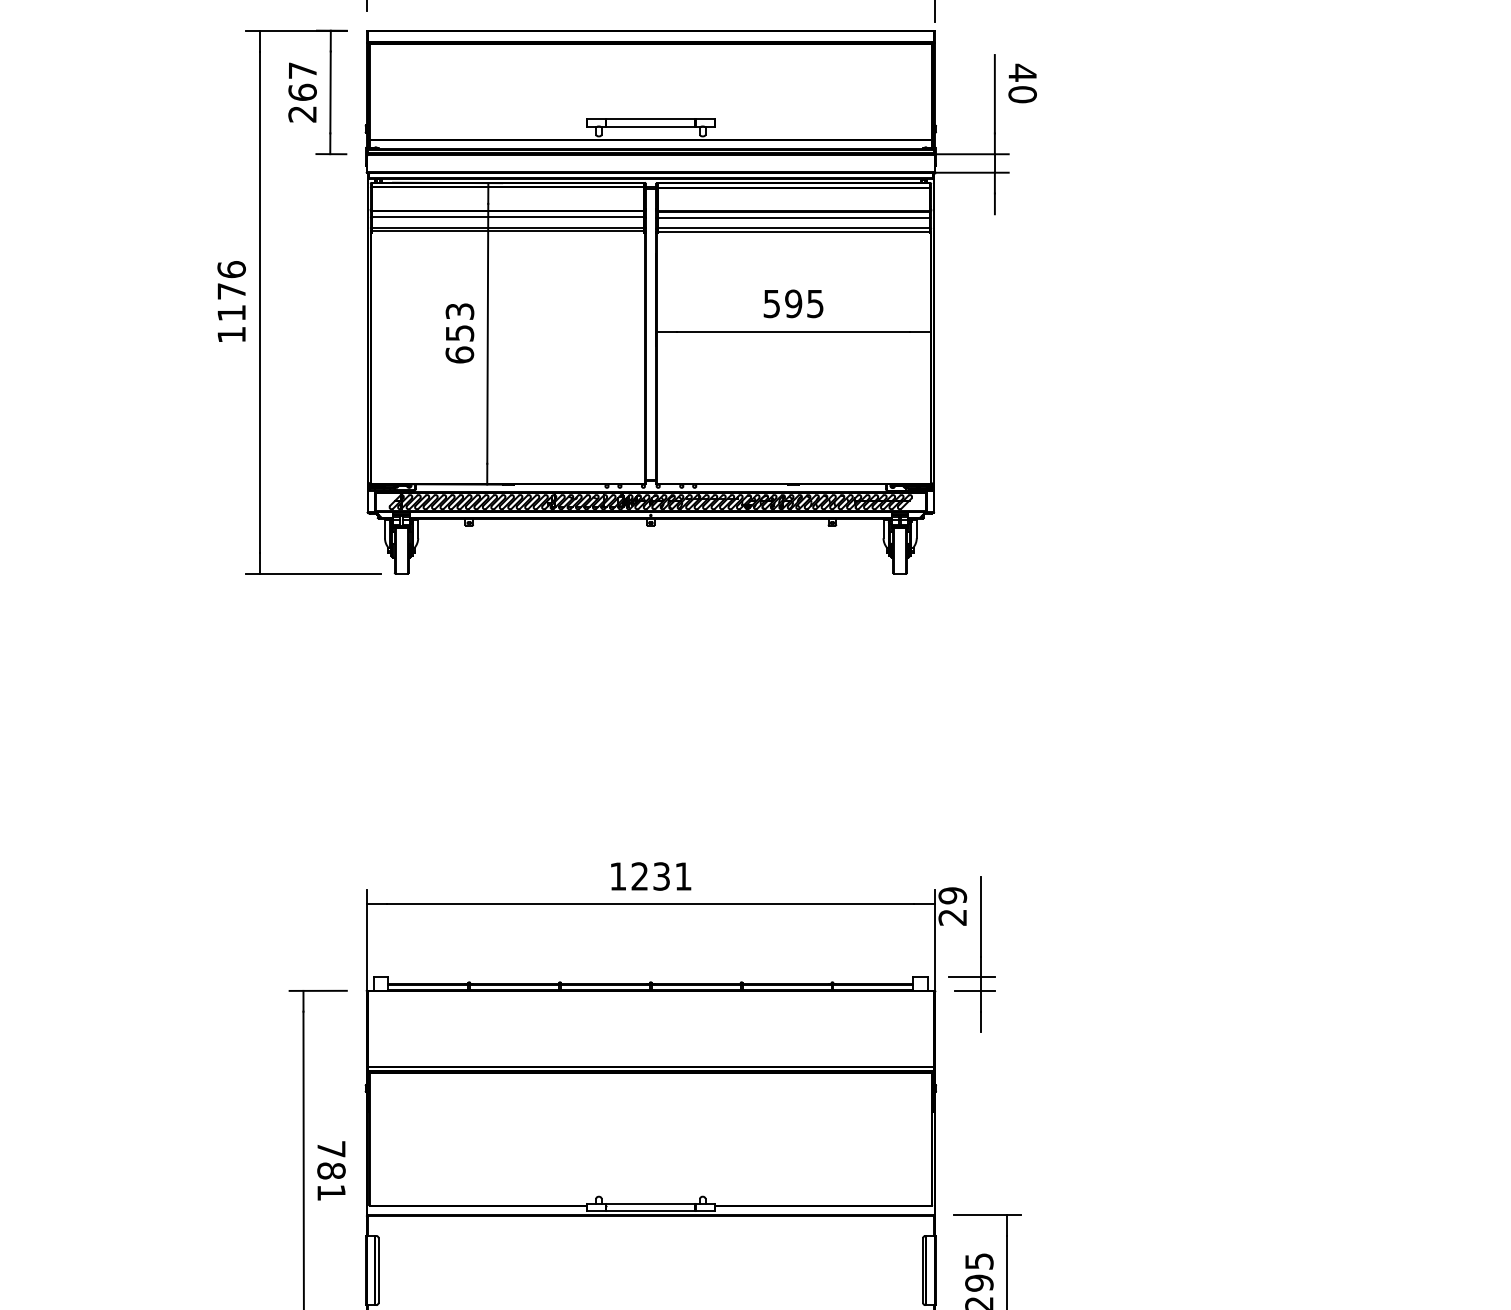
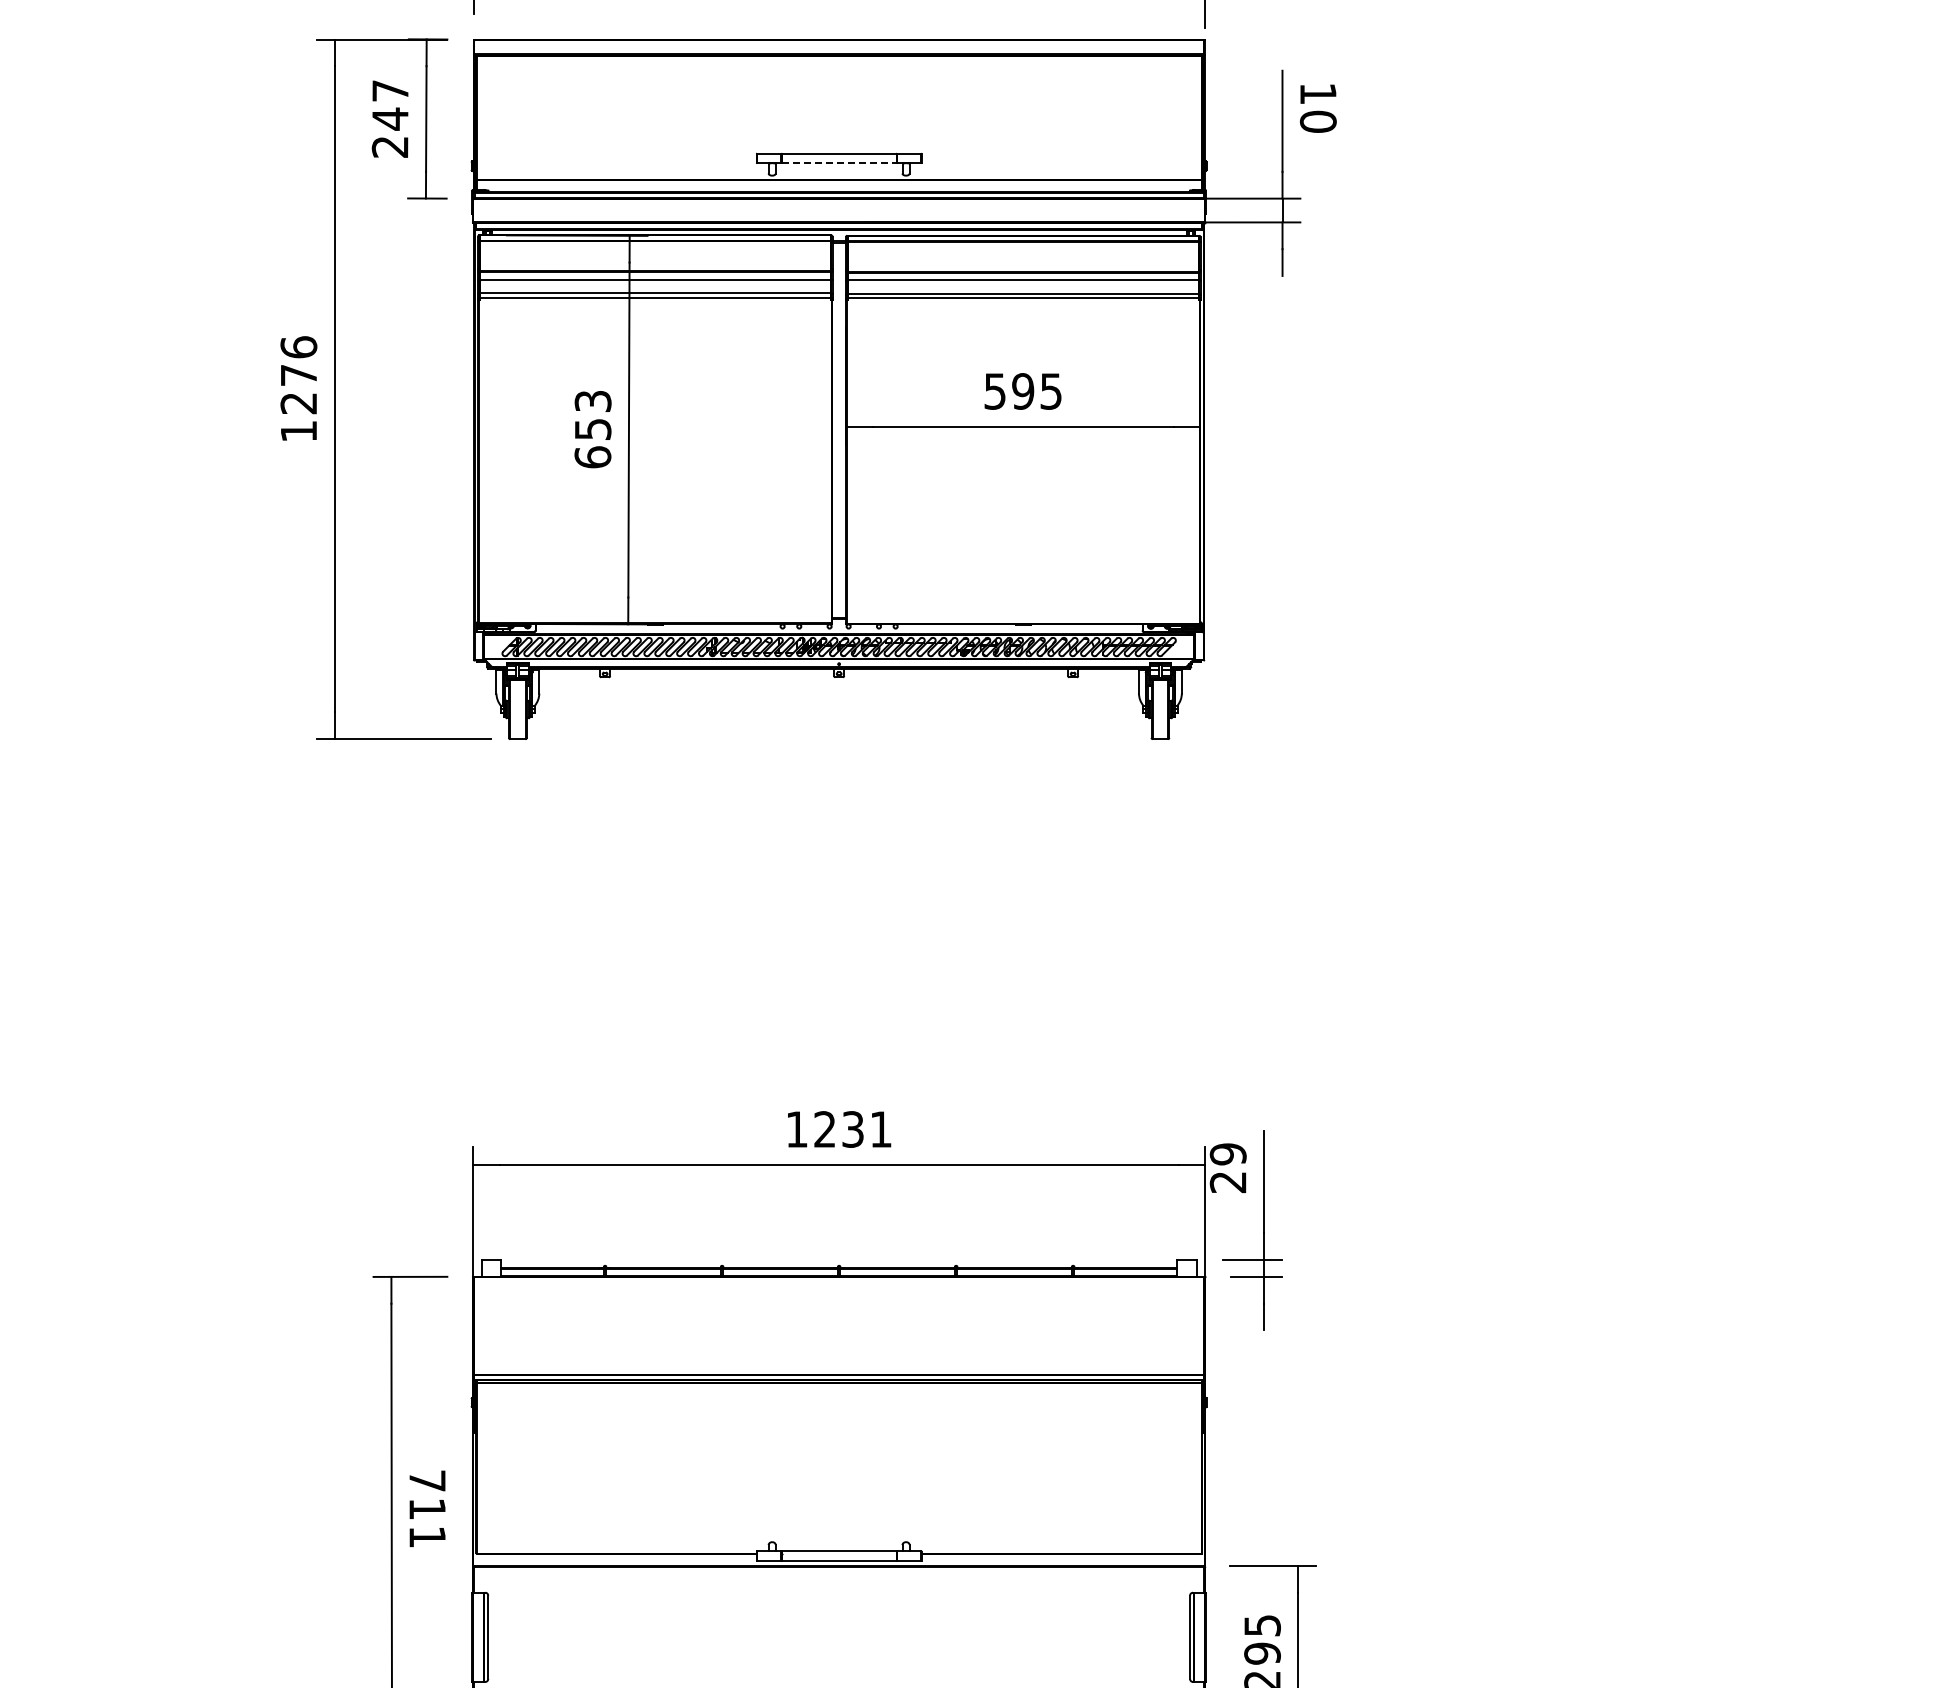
text: (1022, 72) -> (1318, 93), 40 -> 10
text: (302, 92) -> (390, 118), 267 -> 247
line: (651, 127) -> (839, 163), solid -> dashed
text: (231, 313) -> (298, 403), 1176 -> 1276
text: (331, 1171) -> (427, 1509), 781 -> 711

